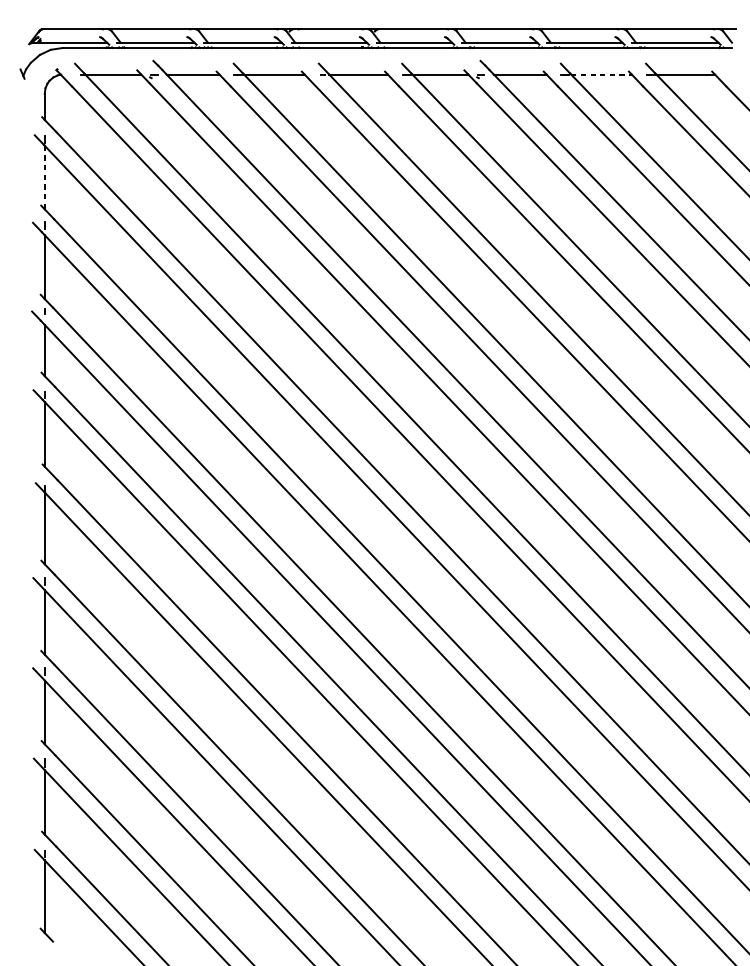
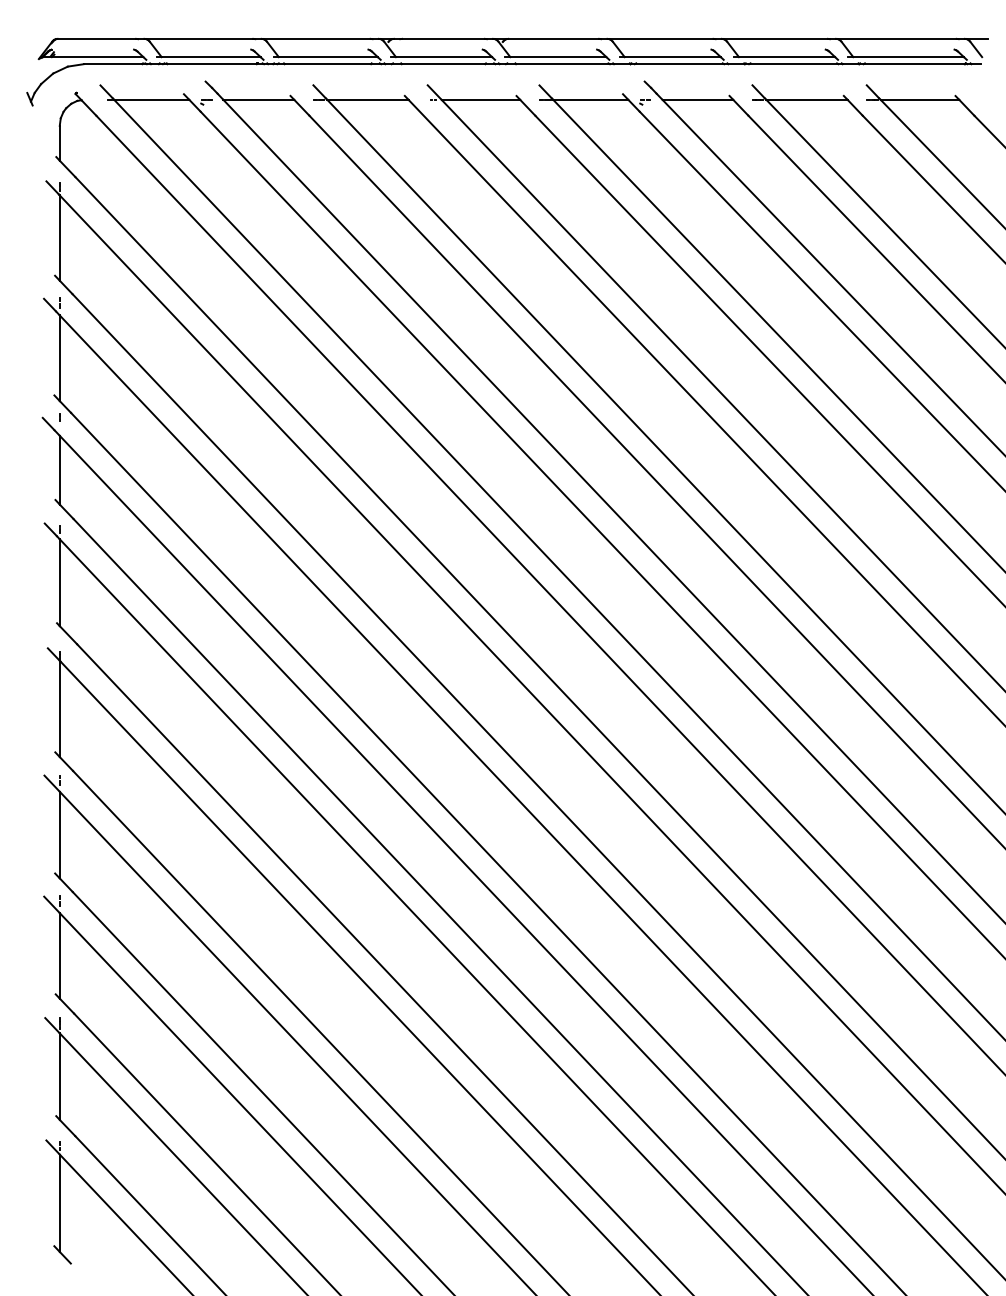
line: (601, 74) -> (807, 99), dashed -> solid
line: (44, 177) -> (59, 238), dashed -> solid

